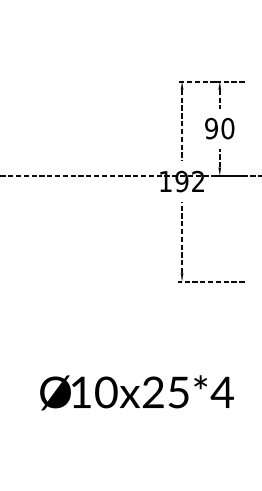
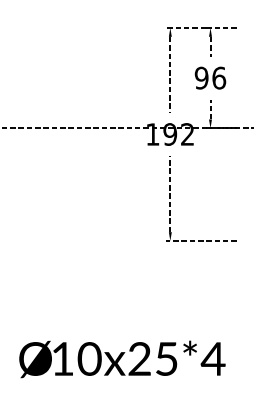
text: (227, 128) -> (218, 78), 90 -> 96

